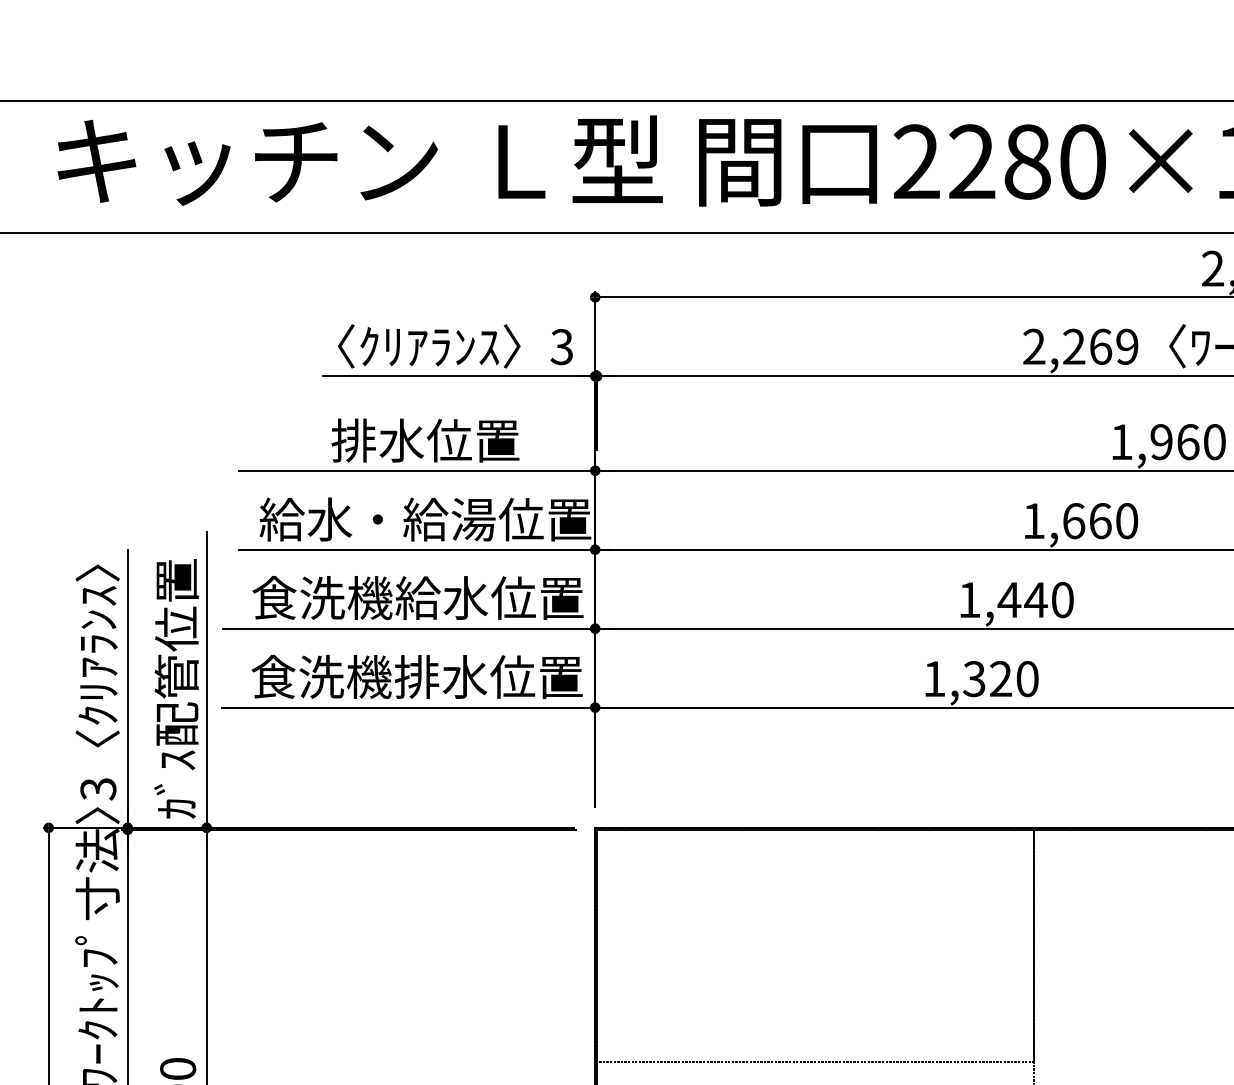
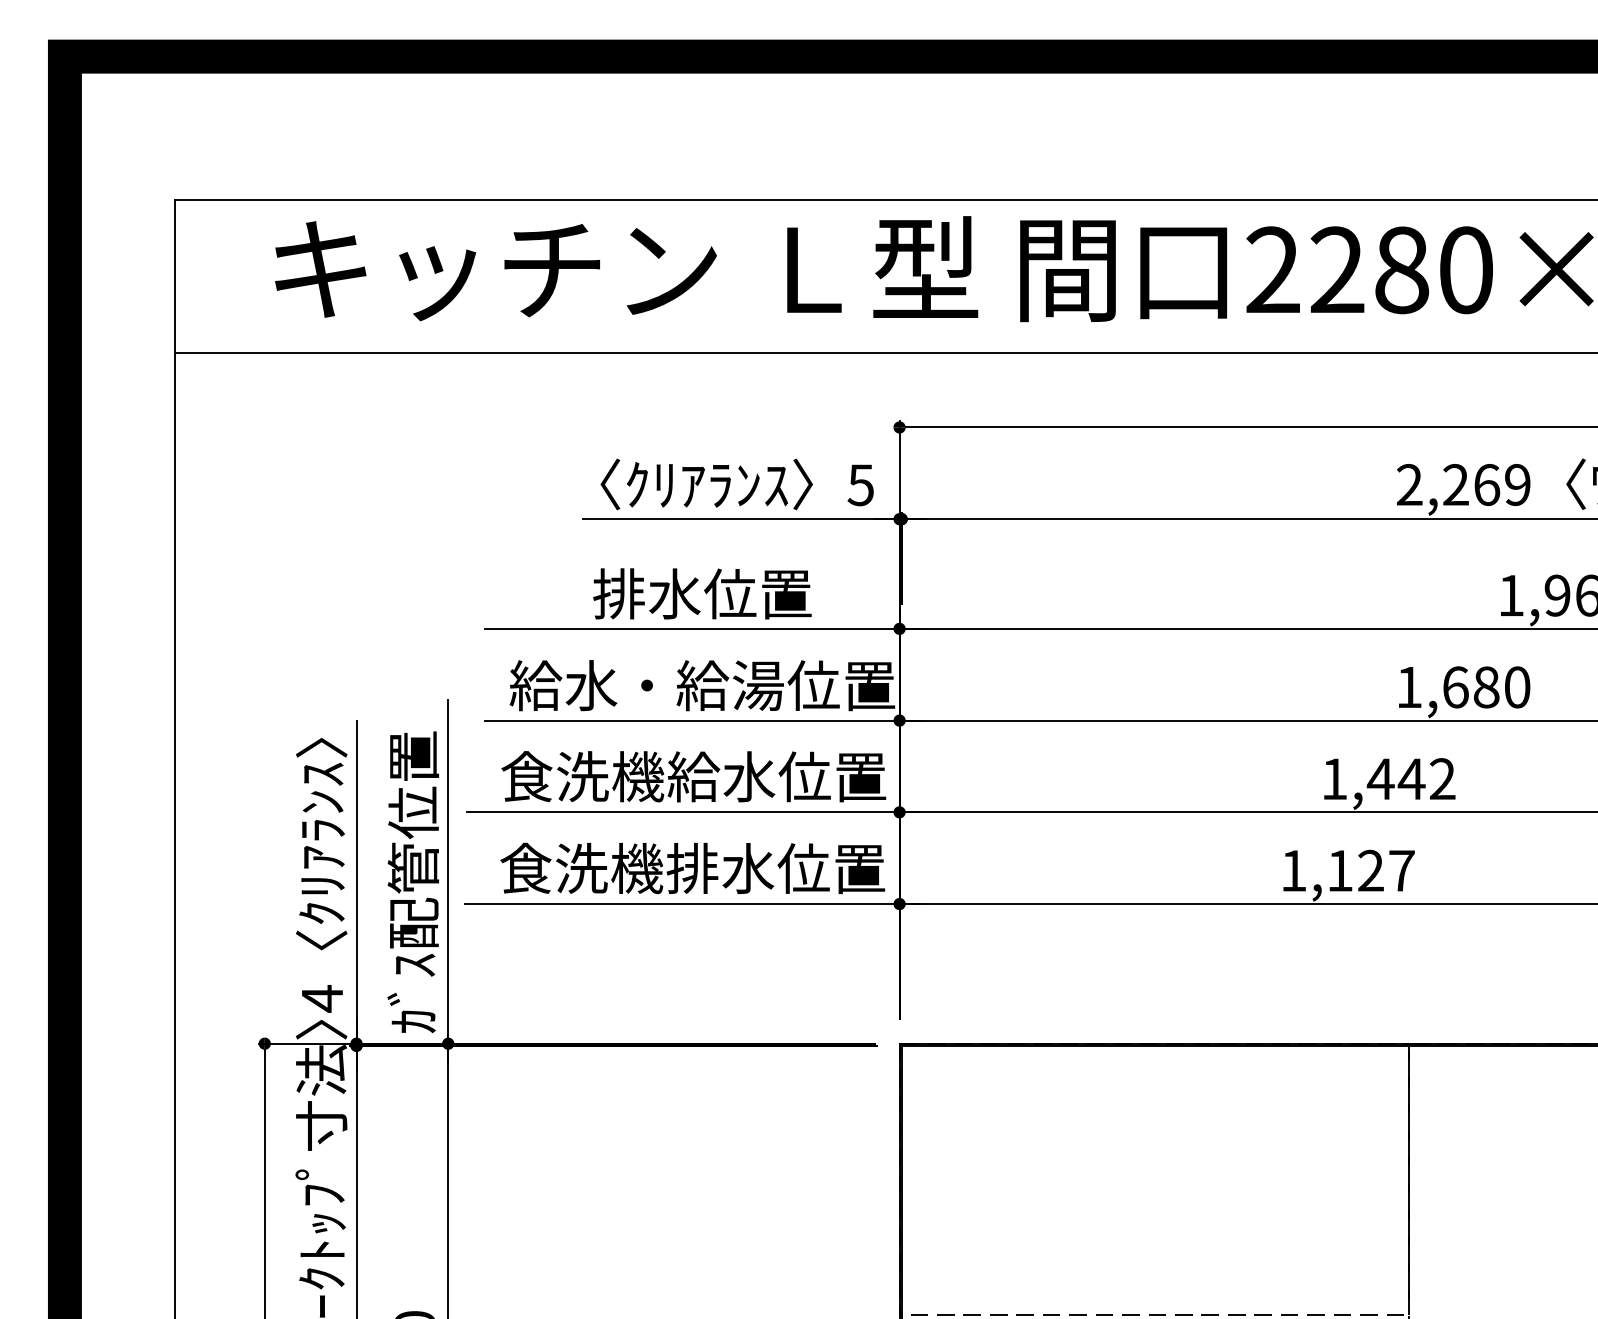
text: (561, 346) -> (860, 484), 3 -> 5
text: (1100, 521) -> (1486, 687), 1,660 -> 1,680
text: (1062, 600) -> (1442, 779), 1,440 -> 1,442
text: (1000, 678) -> (1370, 870), 1,320 -> 1,127
text: (98, 788) -> (322, 998), 3 -> 4

